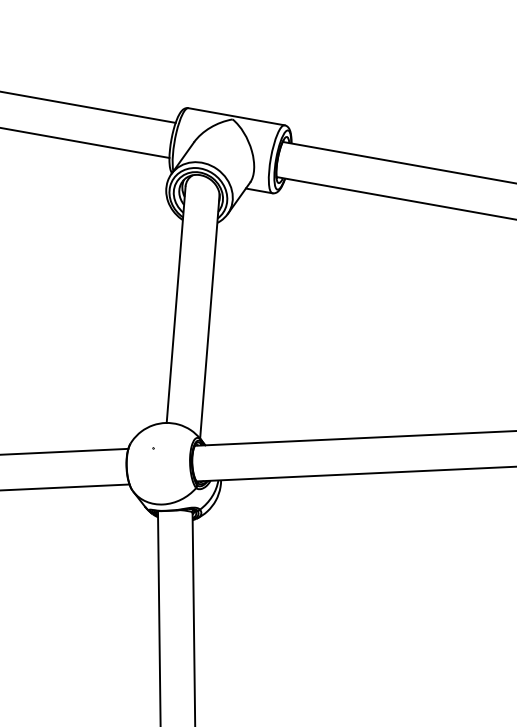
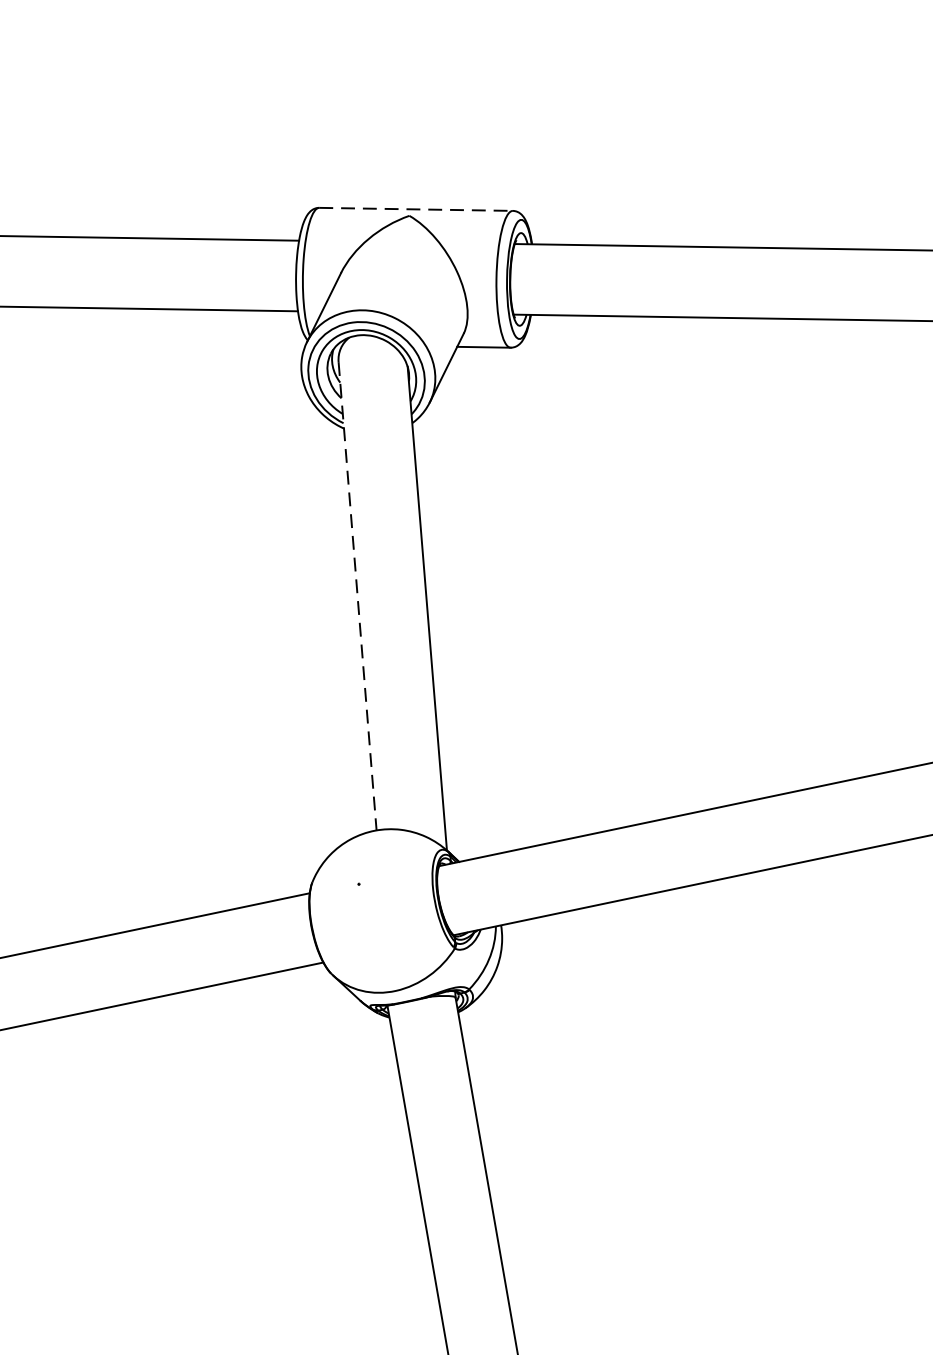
line: (236, 116) -> (415, 208), solid -> dashed
line: (176, 304) -> (358, 595), solid -> dashed

